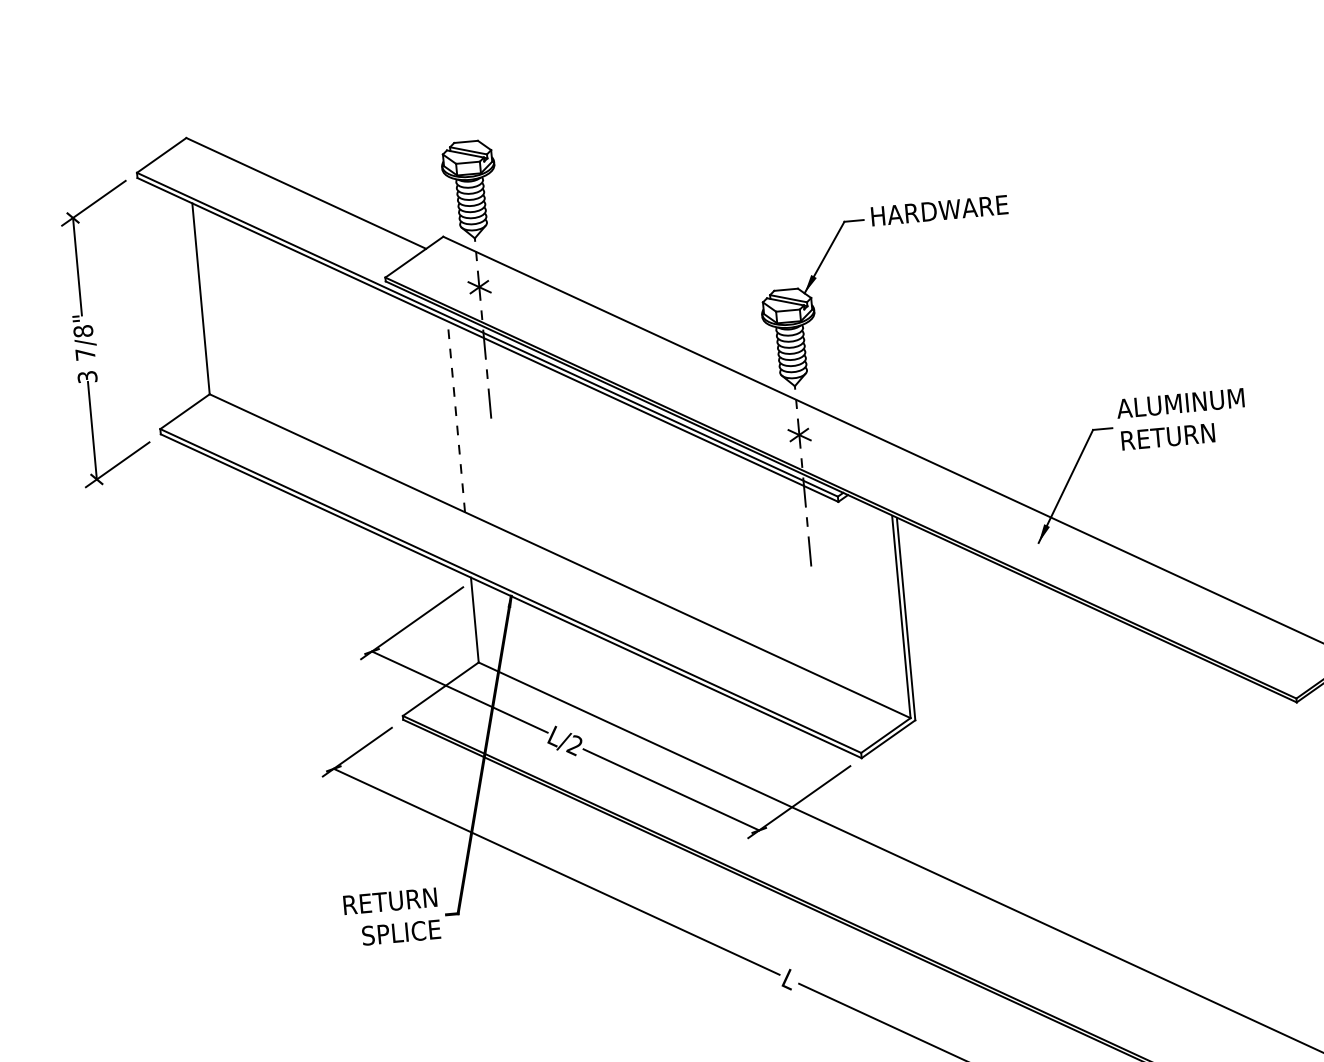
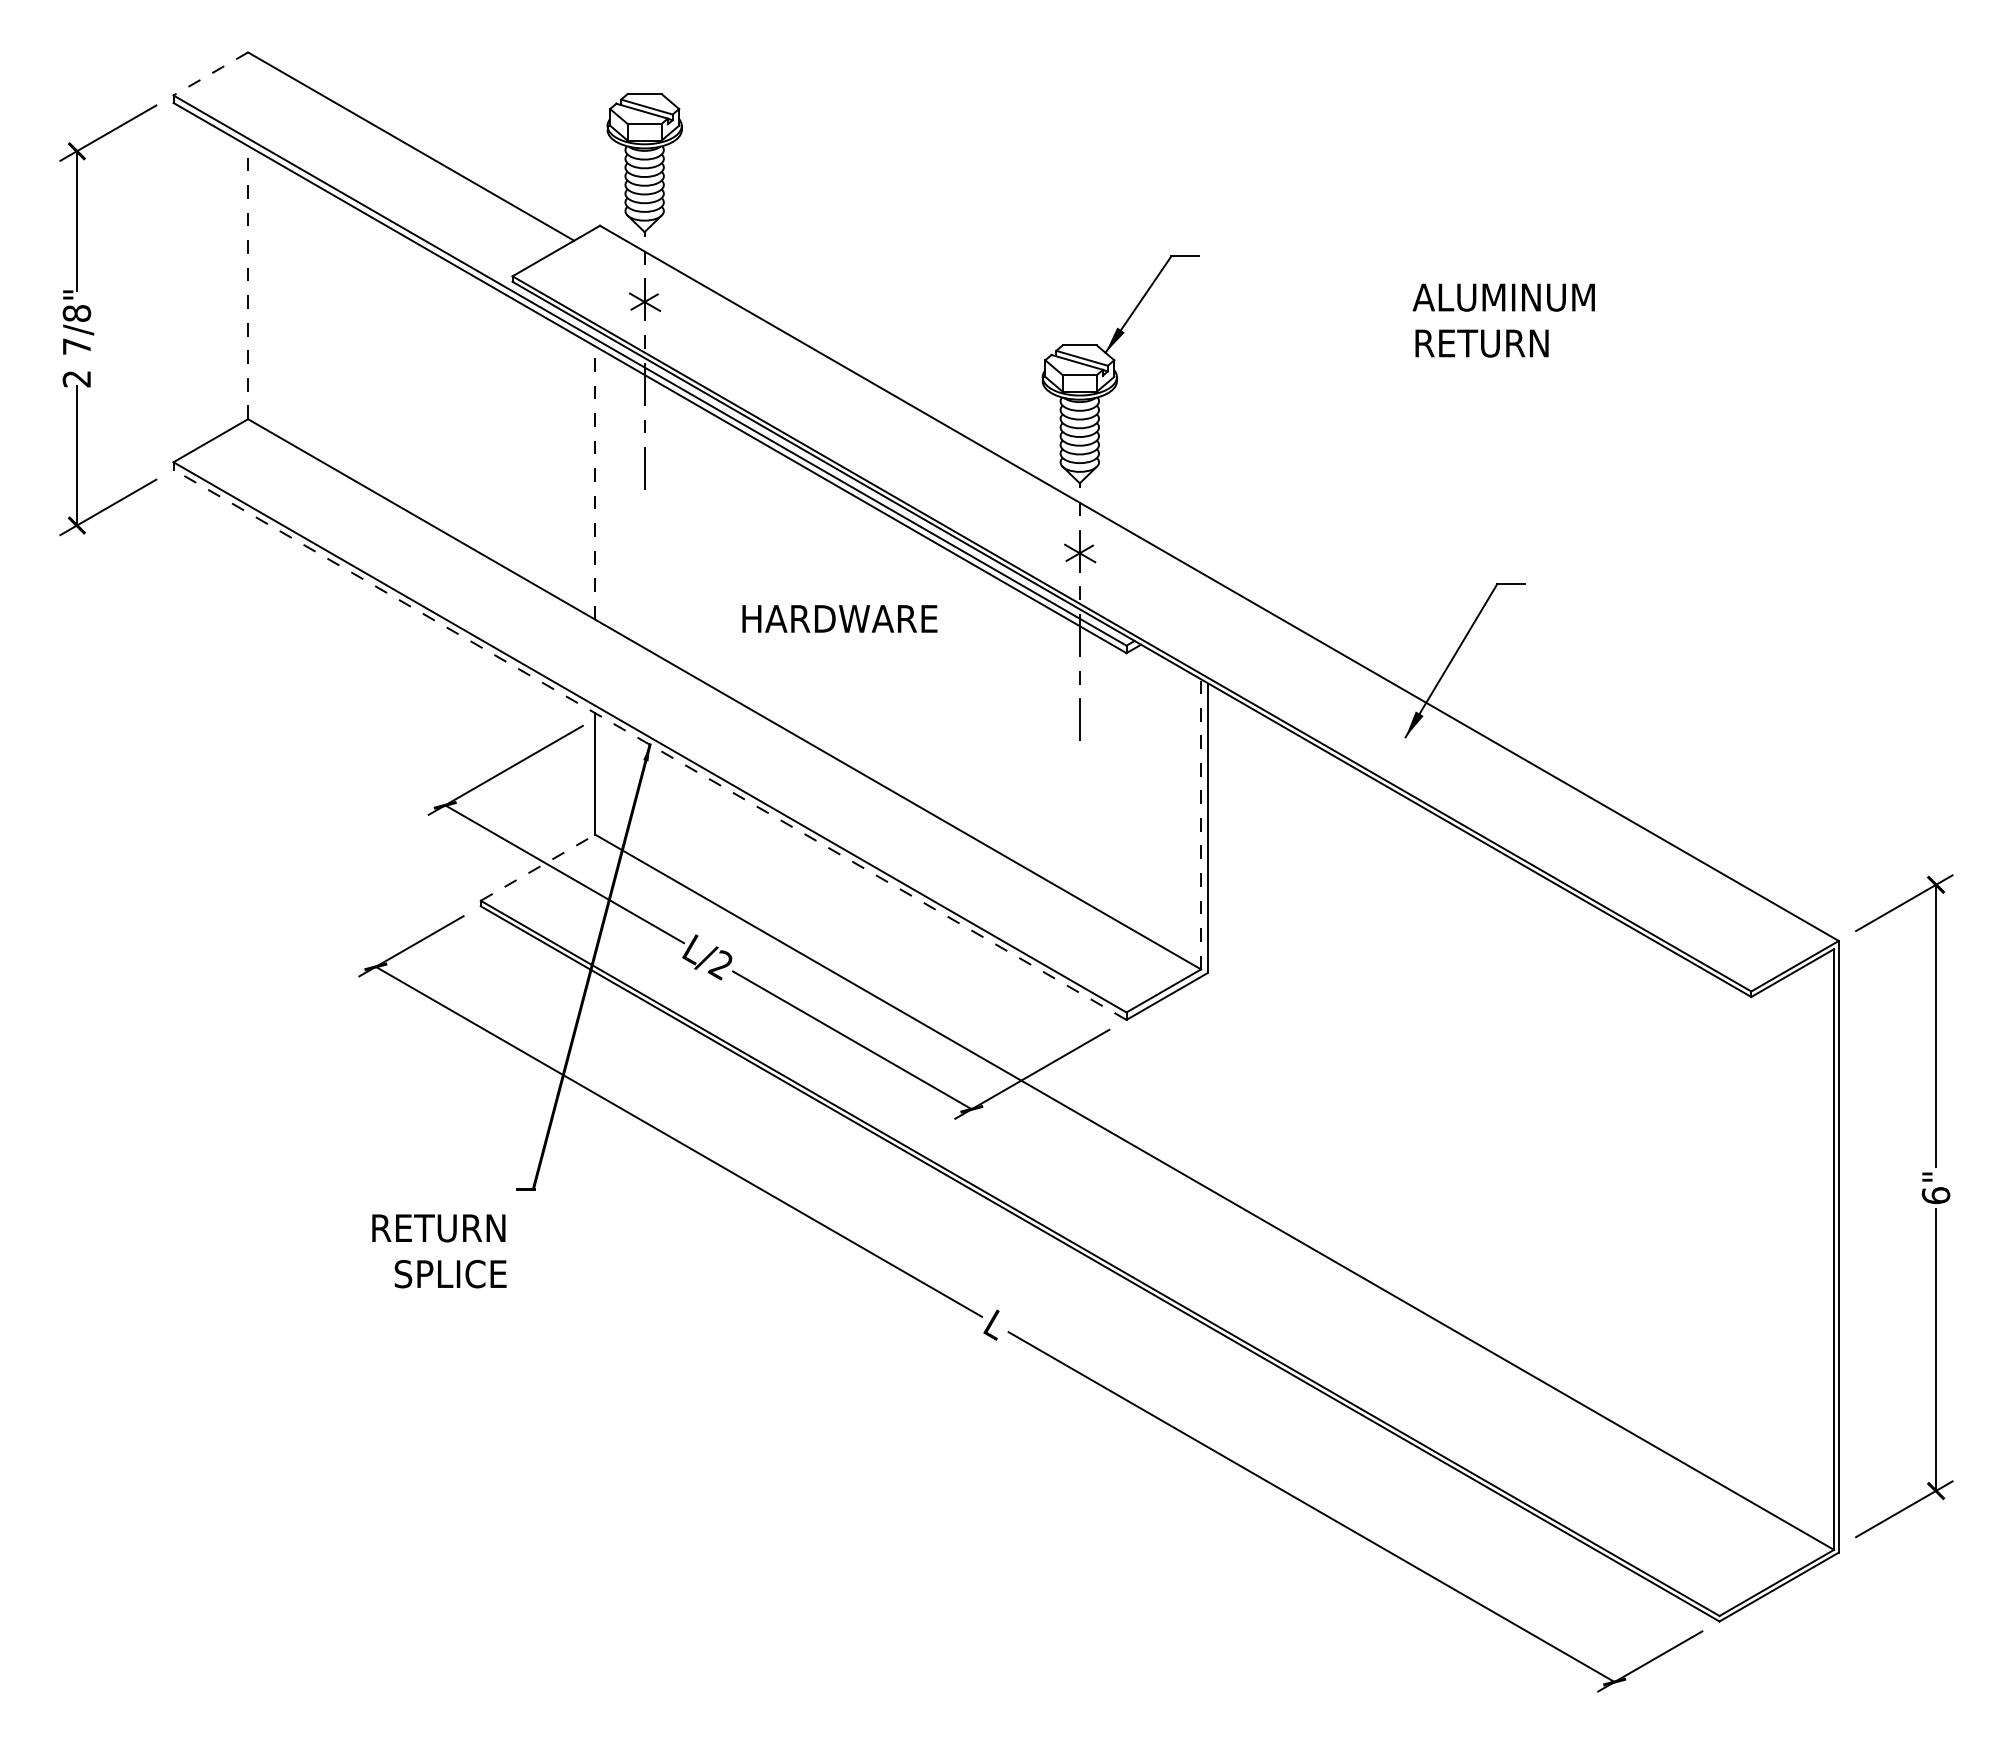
line: (161, 155) -> (210, 74), solid -> dashed
text: (939, 210) -> (839, 618), moved
line: (201, 298) -> (248, 282), solid -> dashed
text: (87, 377) -> (77, 379), 3 -> 2
text: (1181, 419) -> (1503, 320), moved
line: (510, 596) -> (649, 744), solid -> dashed
line: (901, 616) -> (1201, 824), solid -> dashed
line: (441, 689) -> (538, 867), solid -> dashed
text: (392, 917) -> (439, 1251), moved

